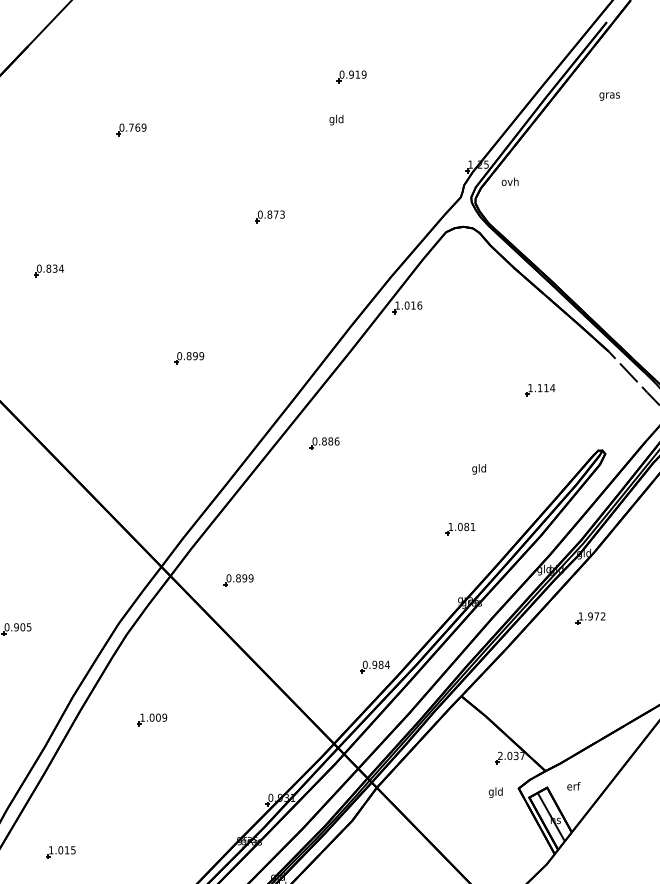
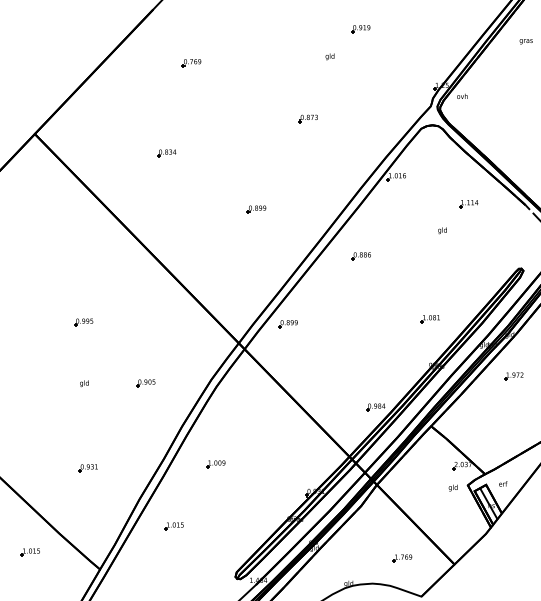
text: (335, 119) -> (329, 56), moved
part: (131, 130) -> (191, 63), moved
part: (539, 390) -> (468, 204), moved
part: (323, 443) -> (360, 256), moved
text: (479, 468) -> (442, 230), moved
part: (237, 581) -> (287, 324), moved
part: (151, 720) -> (215, 464), moved

